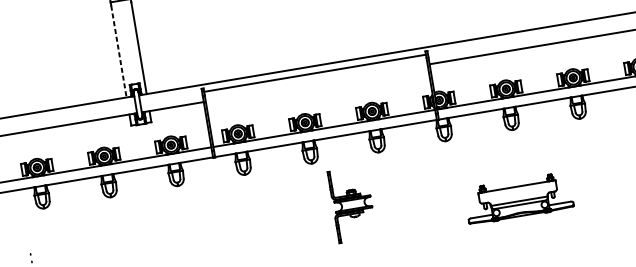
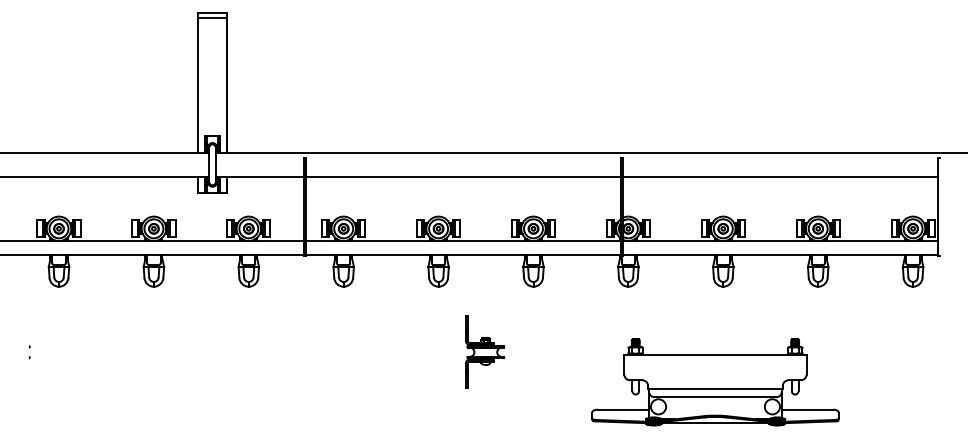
line: (119, 51) -> (198, 87), dashed -> solid
line: (315, 72) -> (463, 176), moved
part: (518, 198) -> (715, 382), size x1.67
part: (352, 203) -> (485, 351), size x0.71

